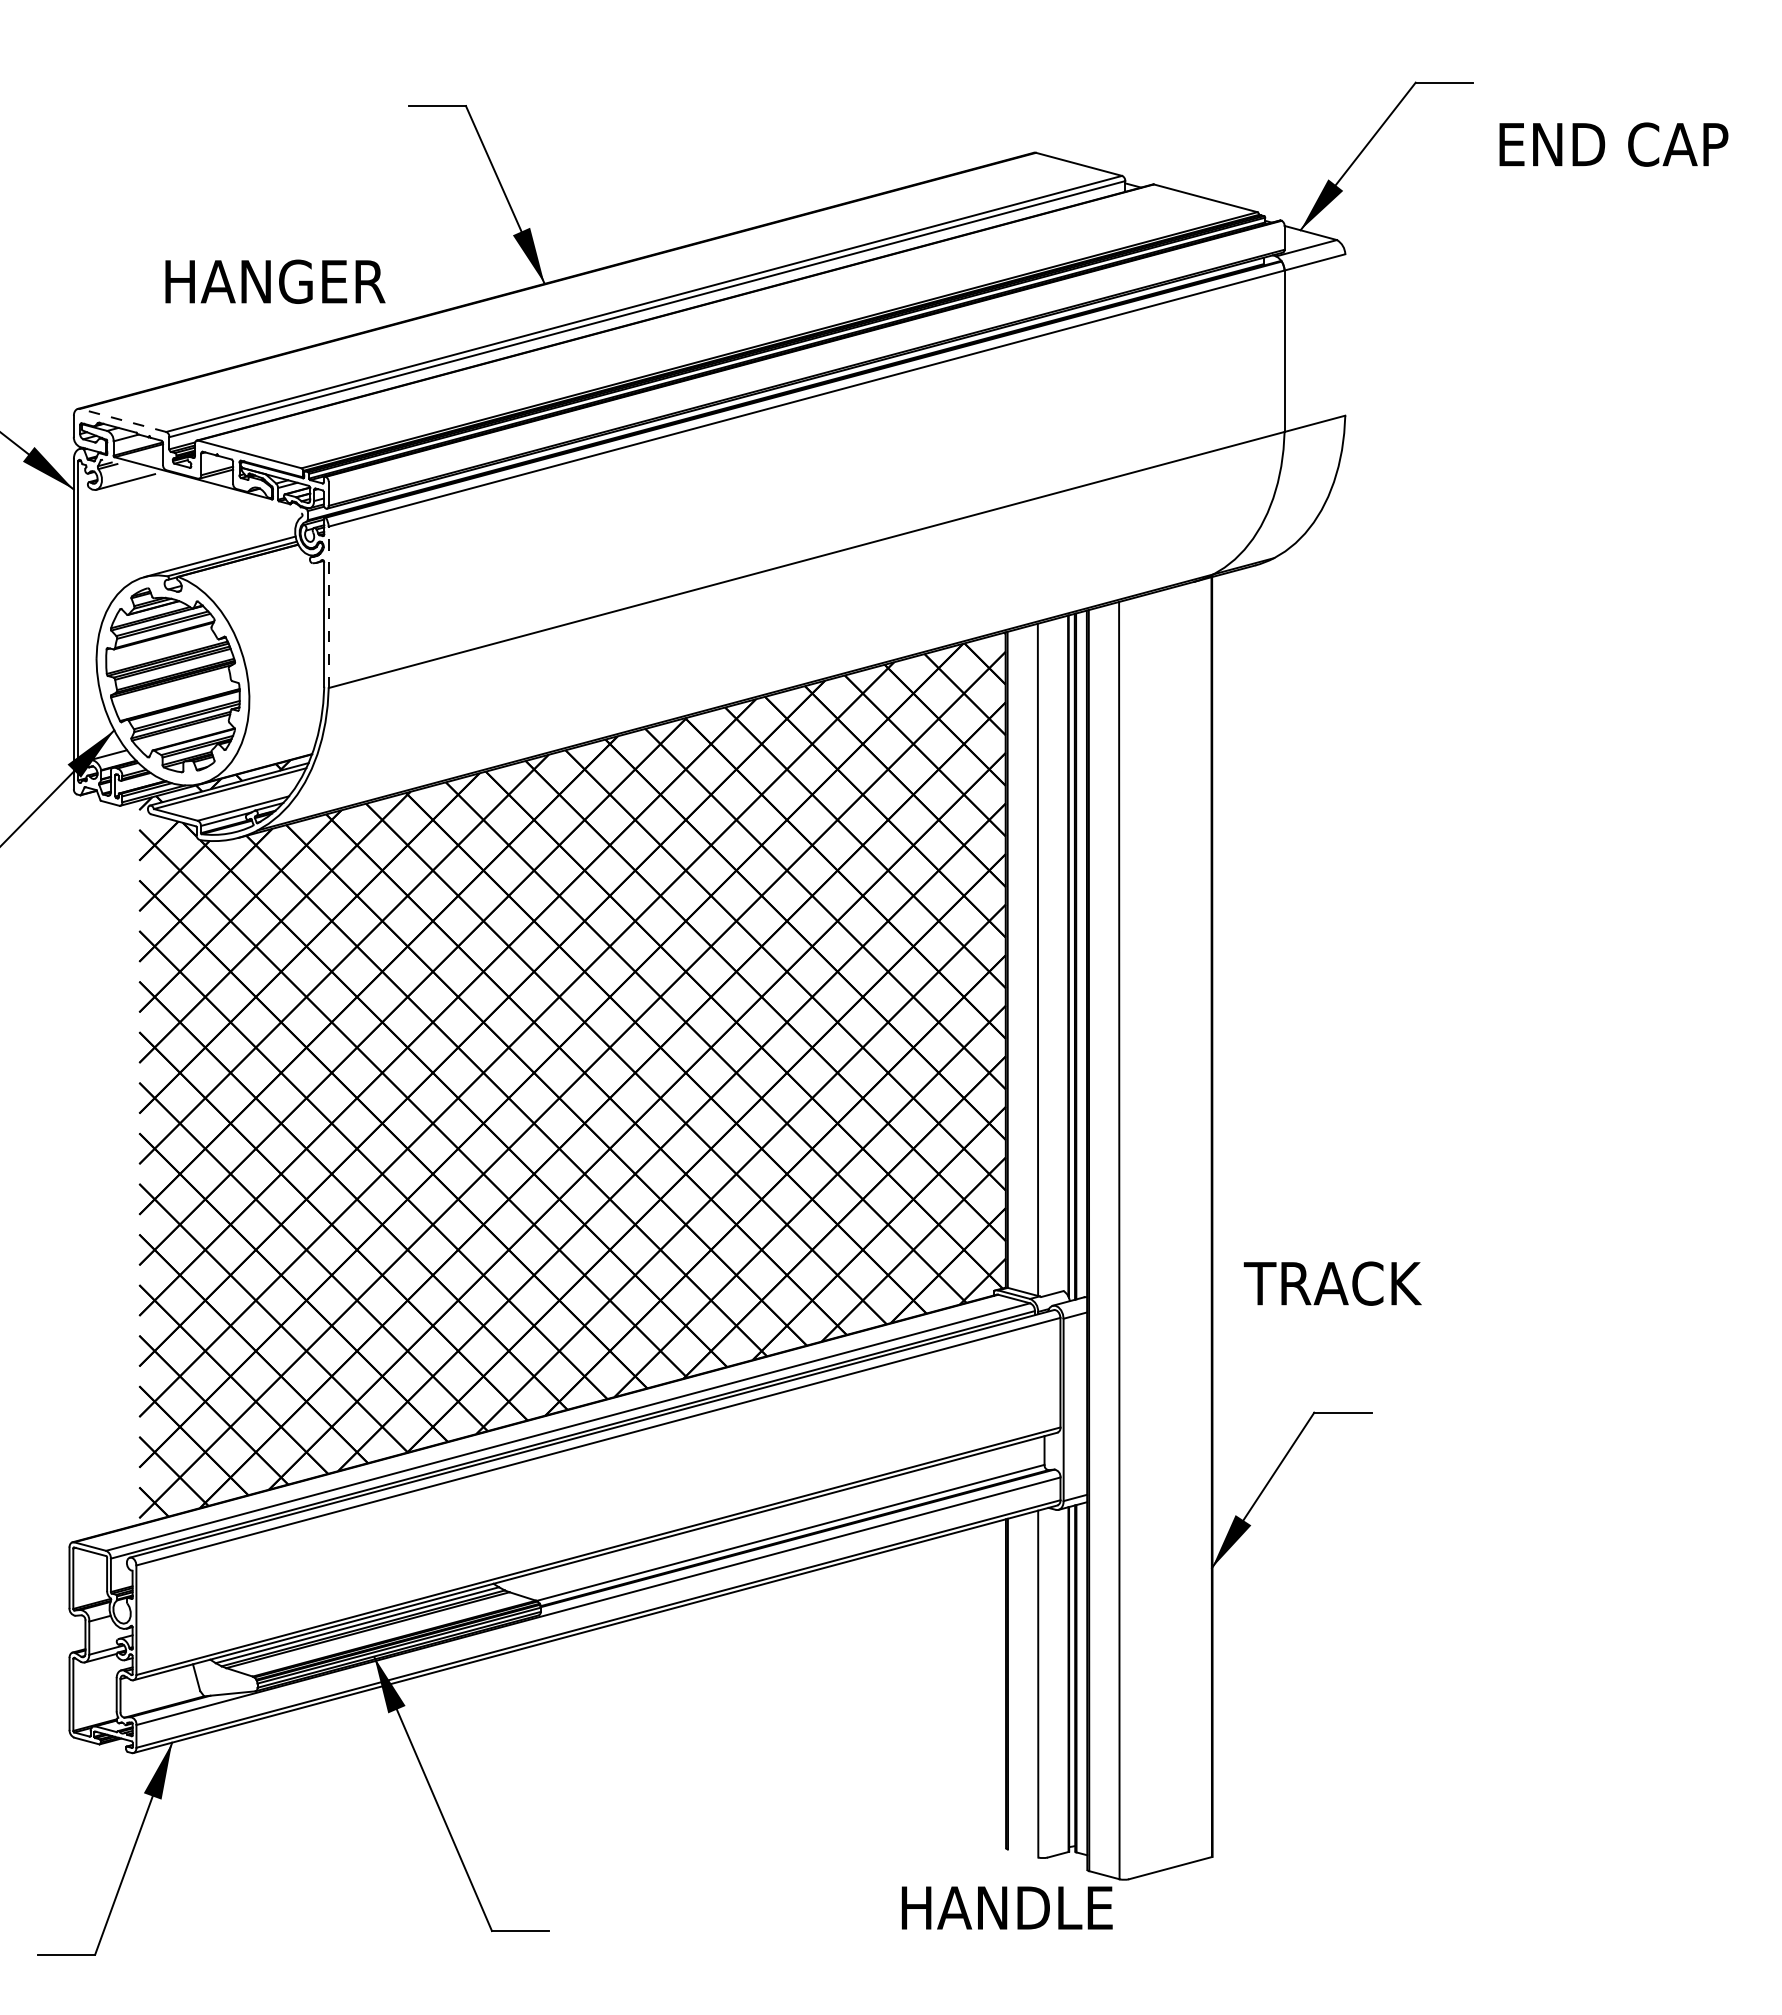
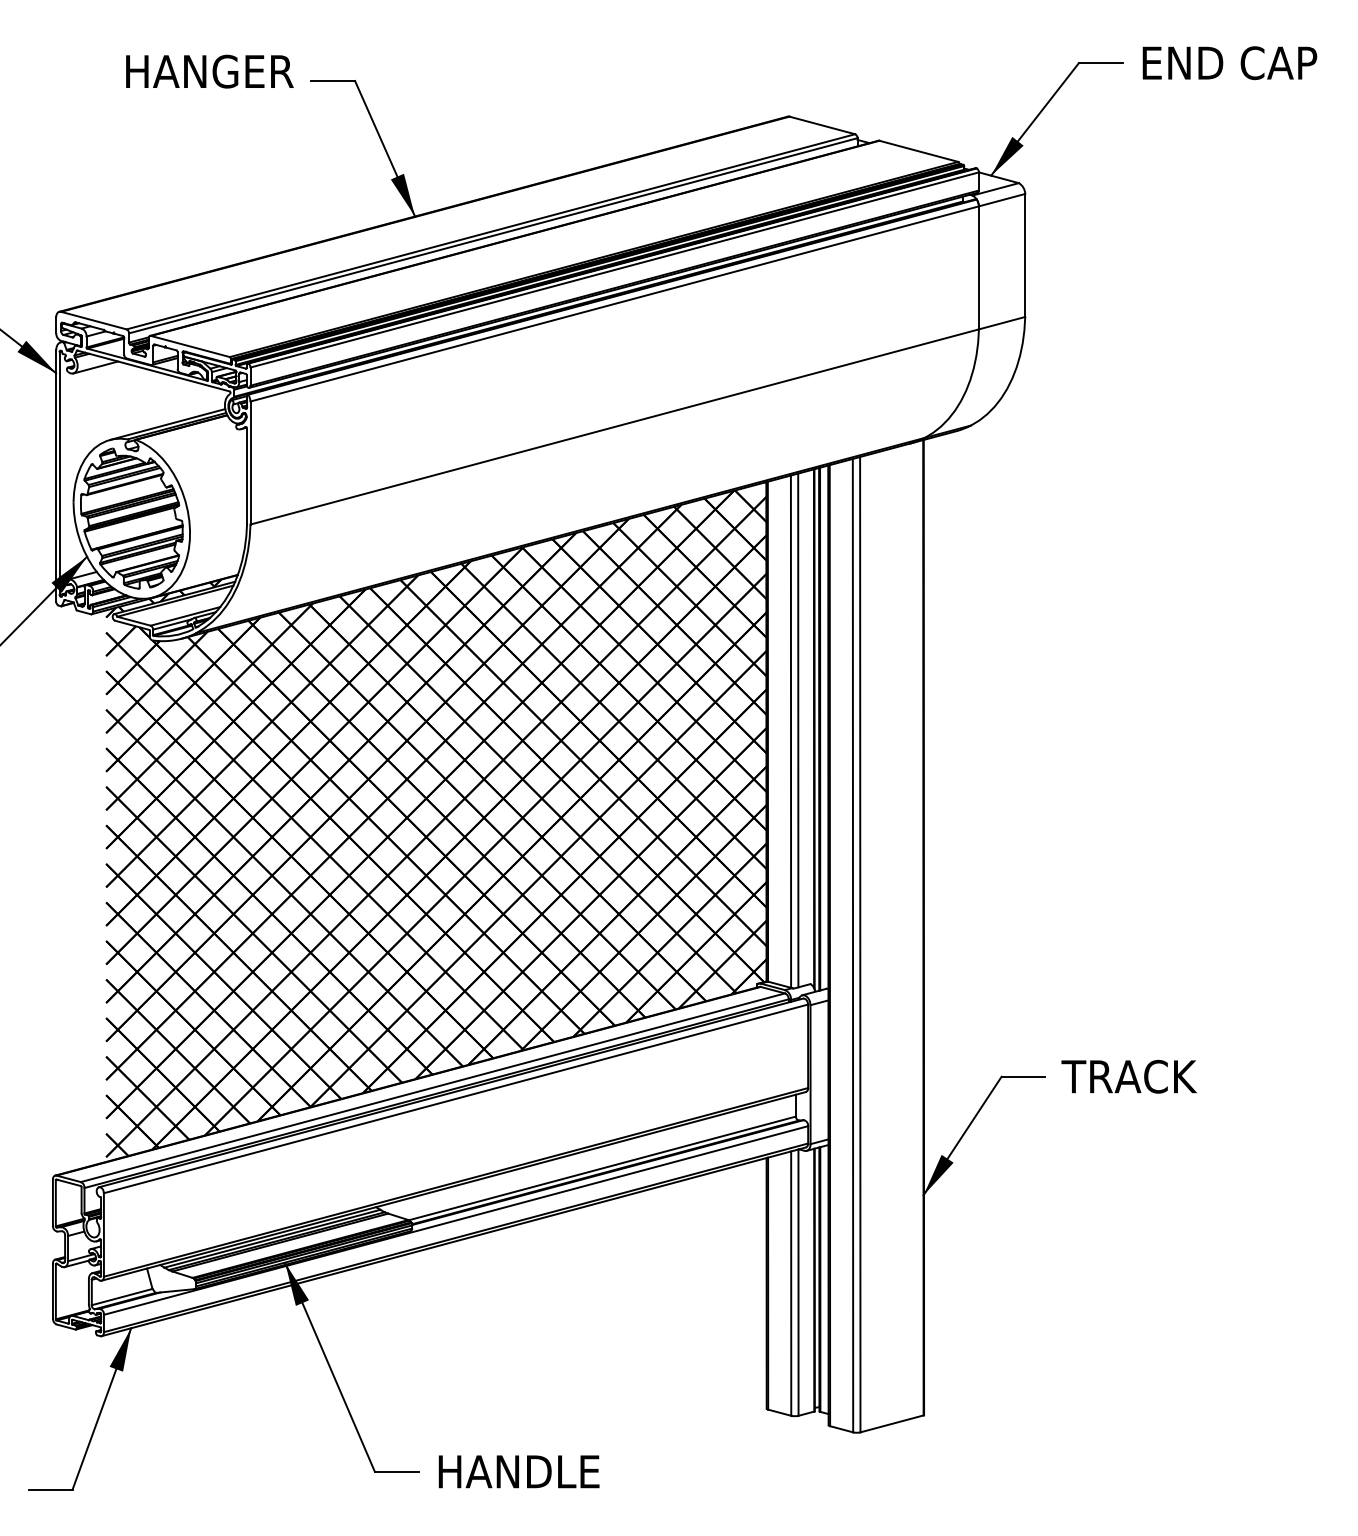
text: (1613, 144) -> (1229, 63), moved
text: (275, 281) -> (209, 71), moved
line: (1345, 334) -> (1025, 255), added
line: (806, 353) -> (614, 269), added
line: (123, 420) -> (94, 320), dashed -> solid
line: (201, 486) -> (153, 370), added
line: (328, 607) -> (250, 463), dashed -> solid
line: (1047, 958) -> (798, 730), added
line: (1128, 1239) -> (859, 944), added
text: (1332, 1283) -> (1129, 1076), moved
line: (1047, 1682) -> (798, 1282), added
line: (160, 1701) -> (122, 1296), added
line: (1023, 1853) -> (779, 1412), added
text: (1006, 1907) -> (518, 1471), moved

